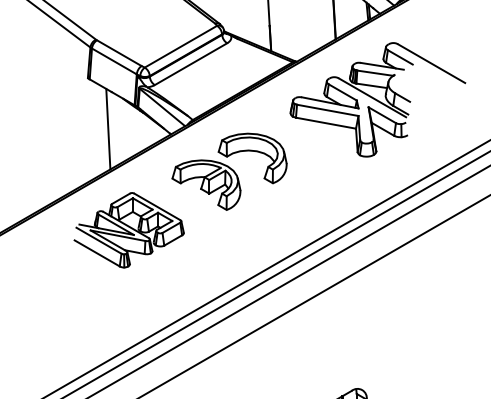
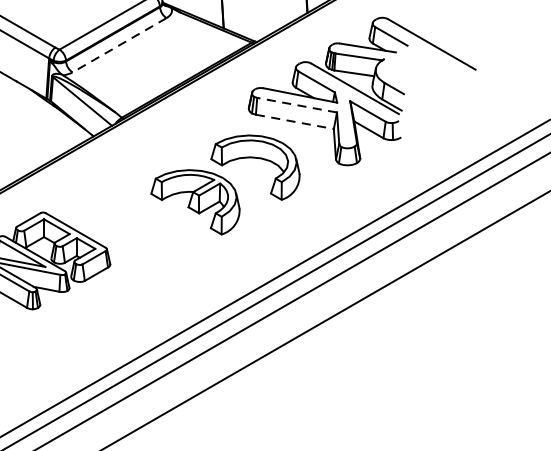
line: (191, 64) -> (120, 45), solid -> dashed
line: (327, 110) -> (296, 105), solid -> dashed
line: (326, 123) -> (295, 122), solid -> dashed
line: (108, 128) -> (12, 128), removed
part: (229, 171) -> (225, 184), moved

